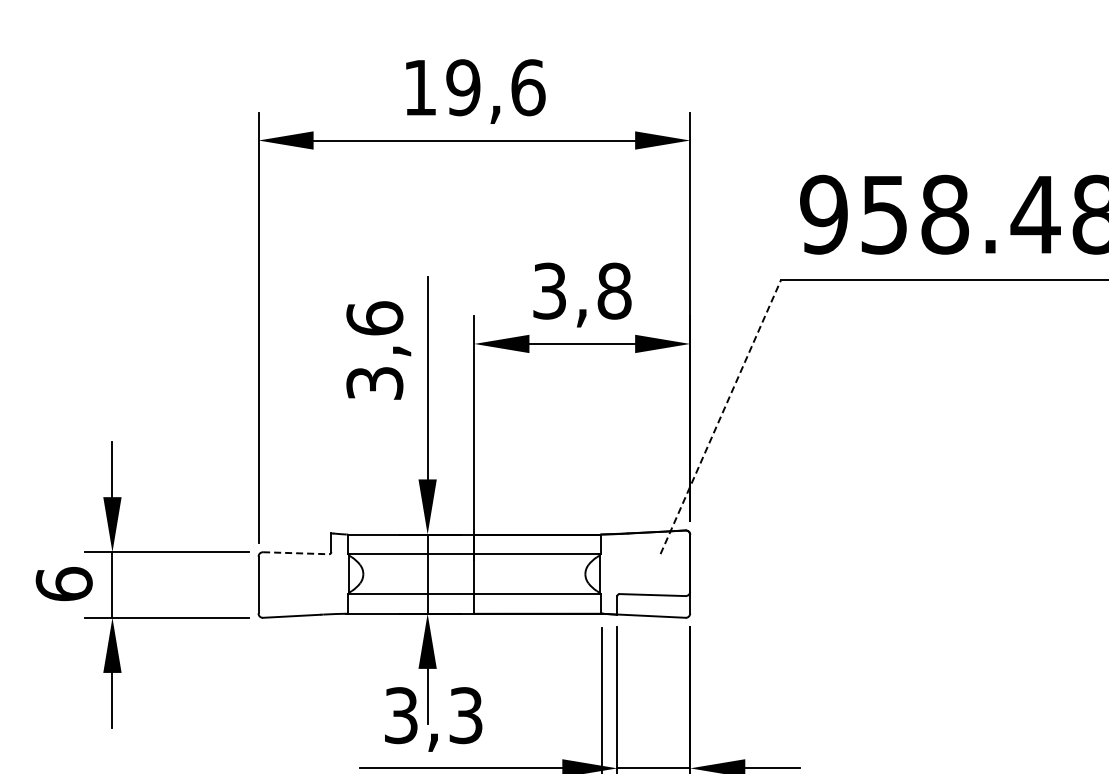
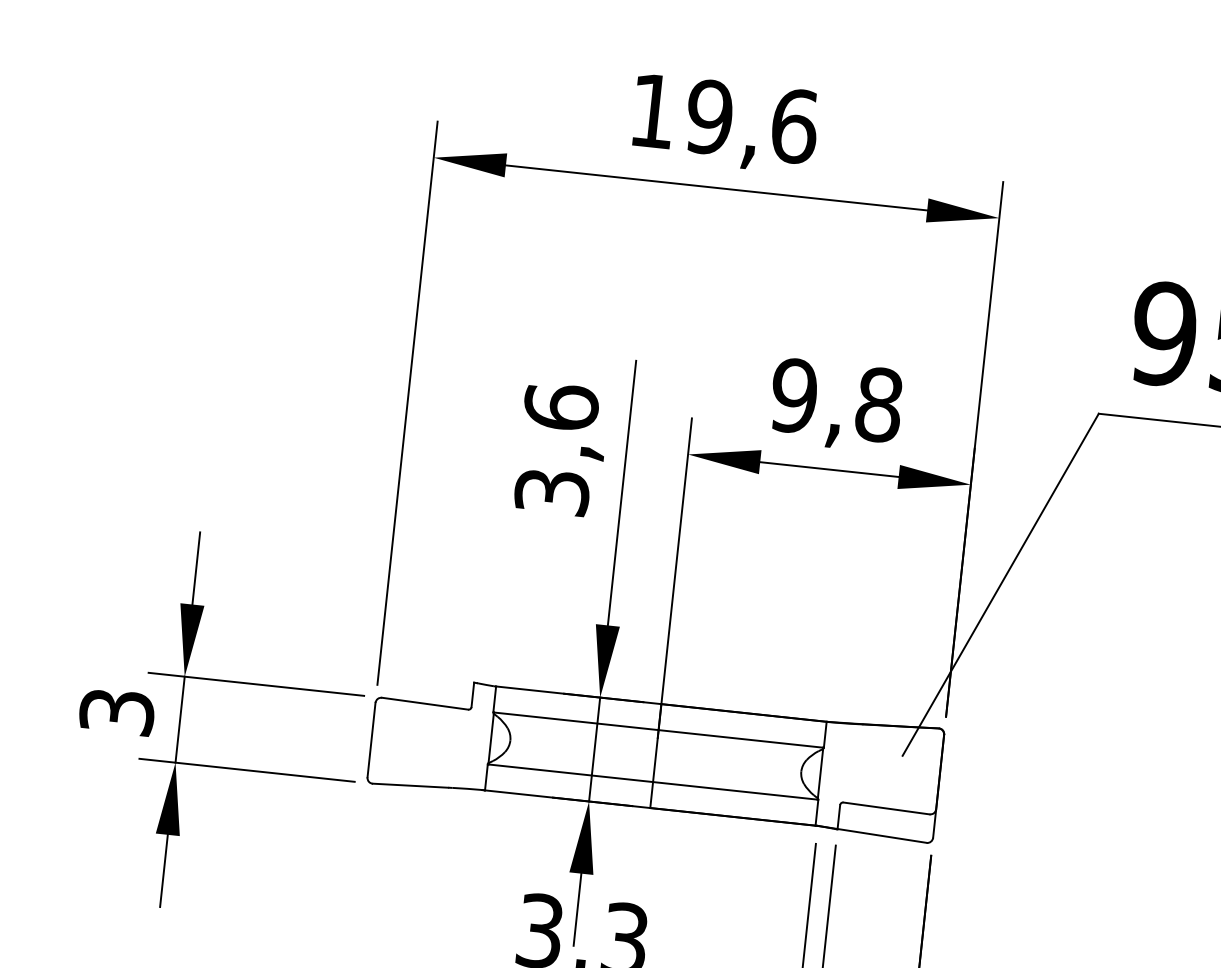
text: (549, 290) -> (794, 394), 3,8 -> 9,8
line: (720, 417) -> (1000, 585), dashed -> solid
line: (296, 553) -> (425, 704), dashed -> solid
text: (63, 584) -> (116, 712), 6 -> 3

